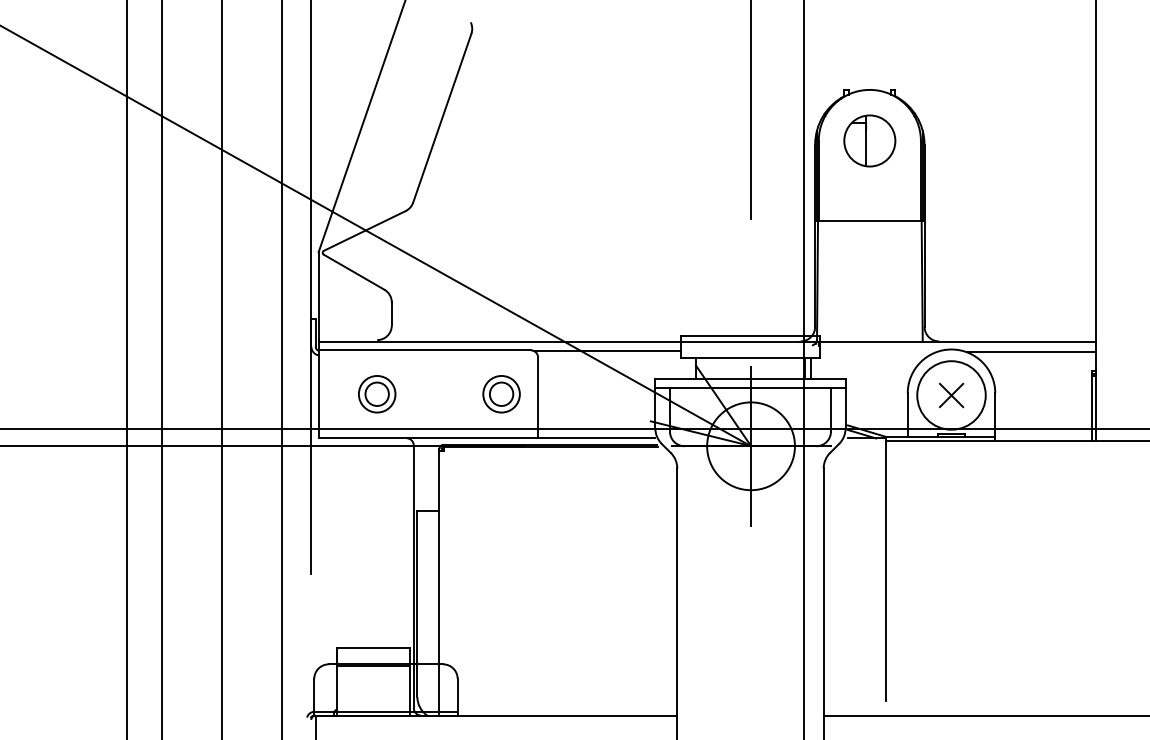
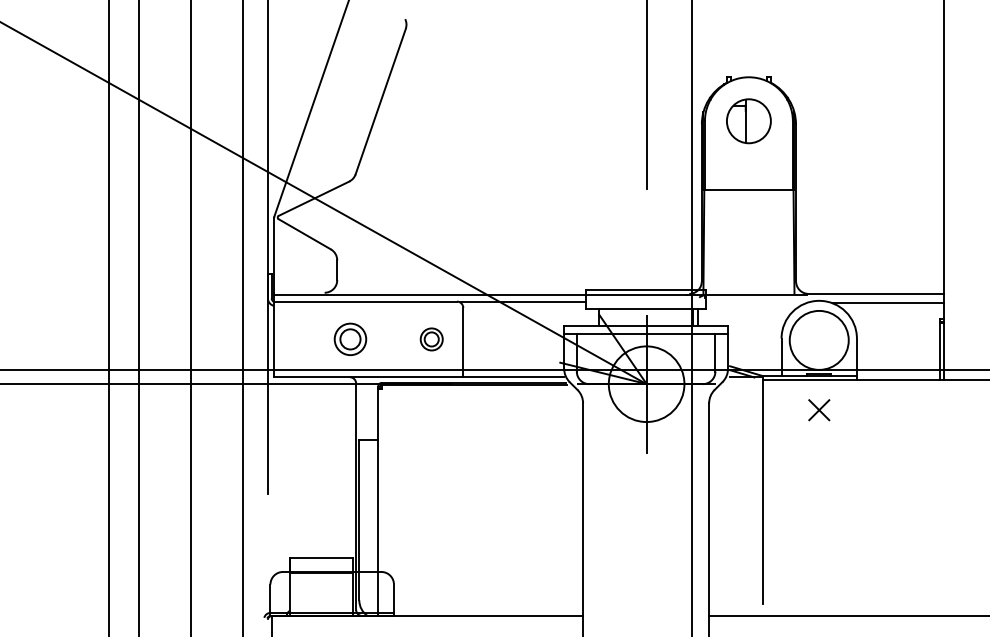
part: (377, 394) -> (350, 339), moved
part: (501, 394) -> (431, 339), size x0.7
part: (951, 395) -> (819, 410), moved

